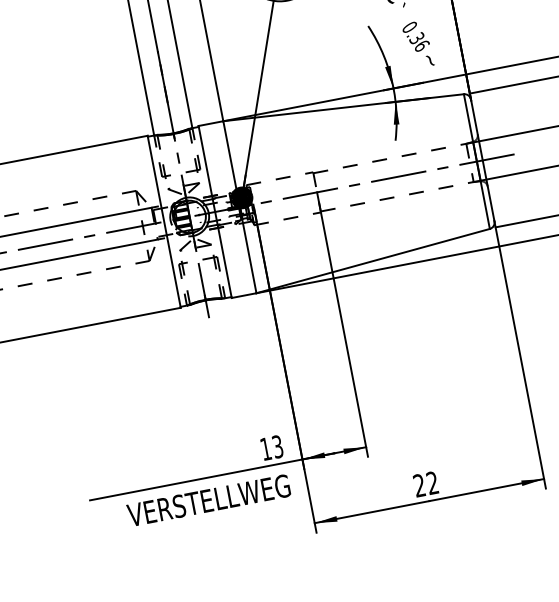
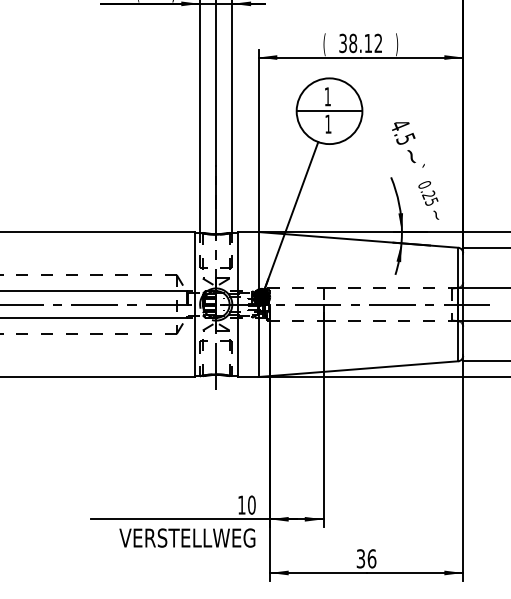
text: (419, 42) -> (430, 198), 0.36 -> 0.25
text: (277, 446) -> (251, 504), 13 -> 10
text: (426, 483) -> (366, 558), 22 -> 36

